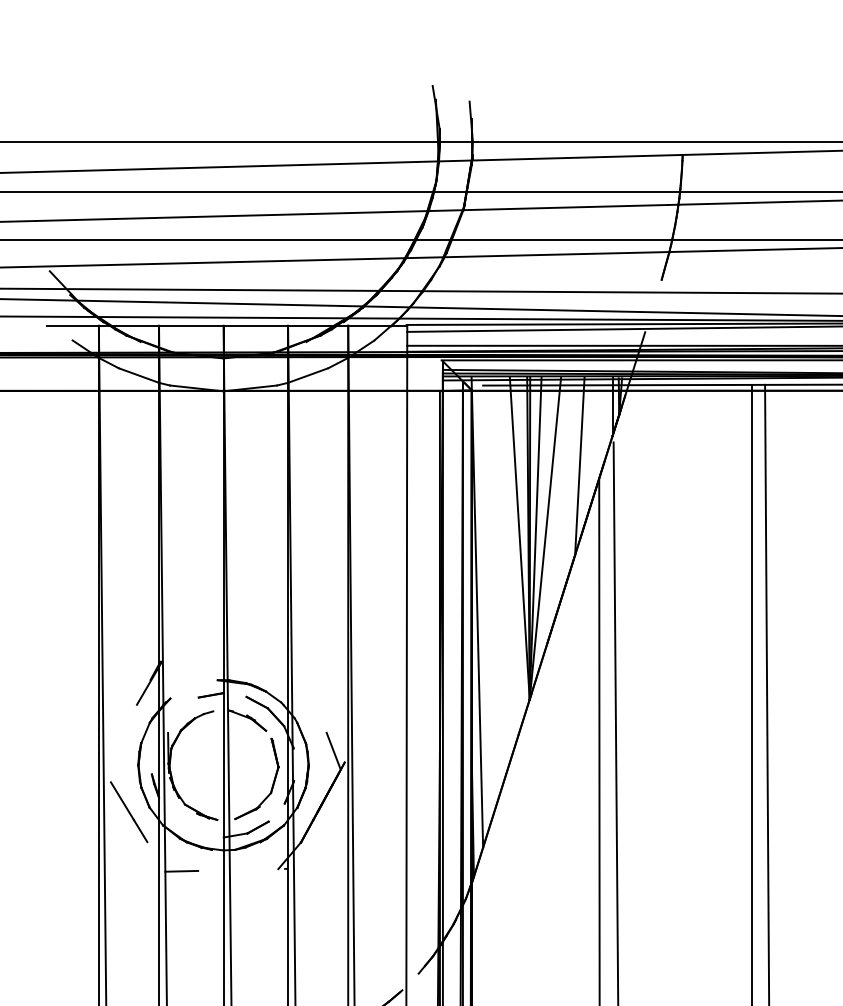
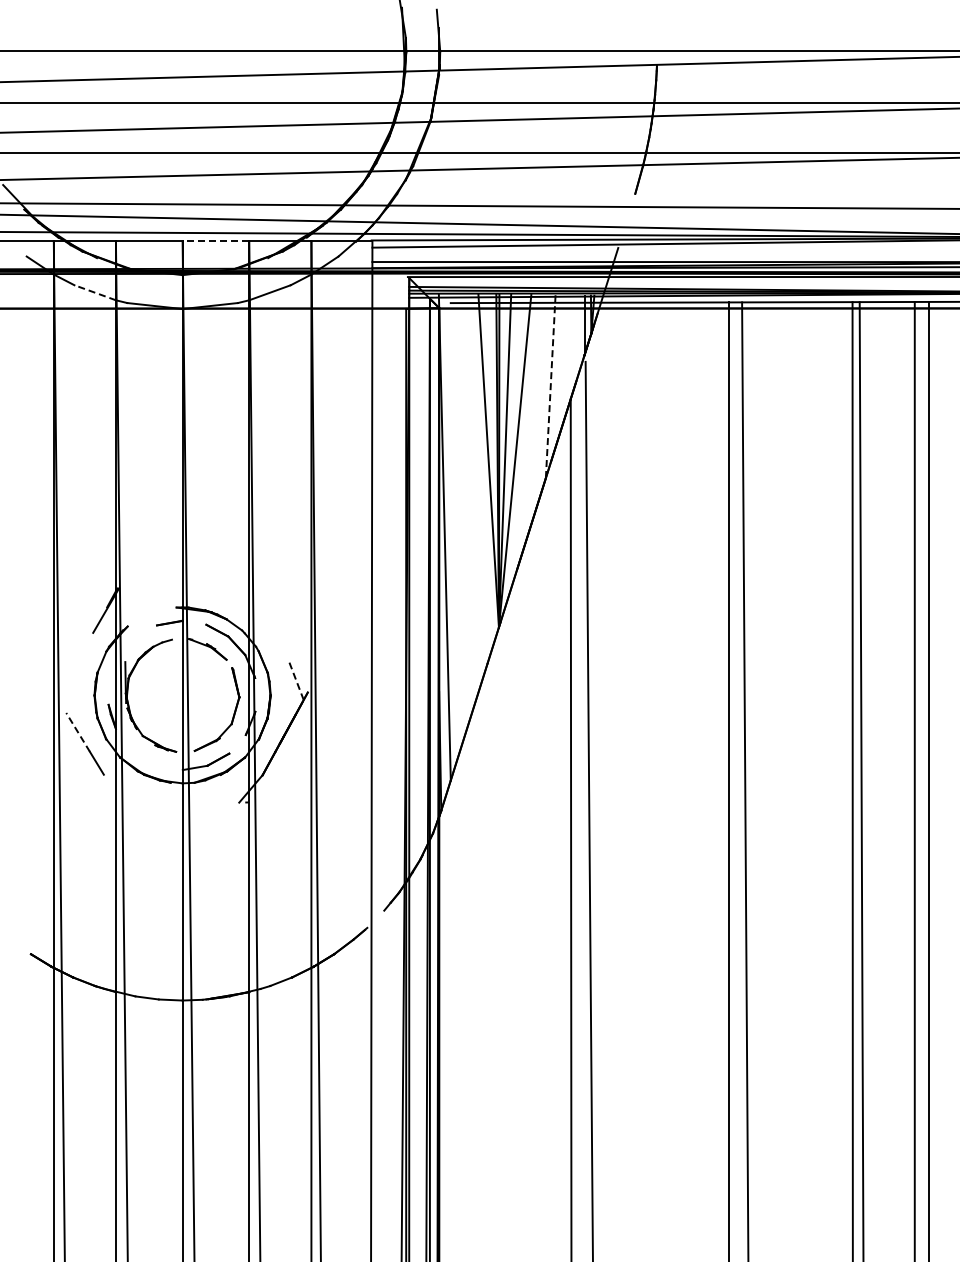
line: (255, 325) -> (215, 241), solid -> dashed
line: (138, 375) -> (94, 292), solid -> dashed
line: (579, 466) -> (550, 386), solid -> dashed
line: (333, 750) -> (296, 680), solid -> dashed
line: (122, 801) -> (78, 732), solid -> dashed
line: (181, 870) -> (139, 804), removed

